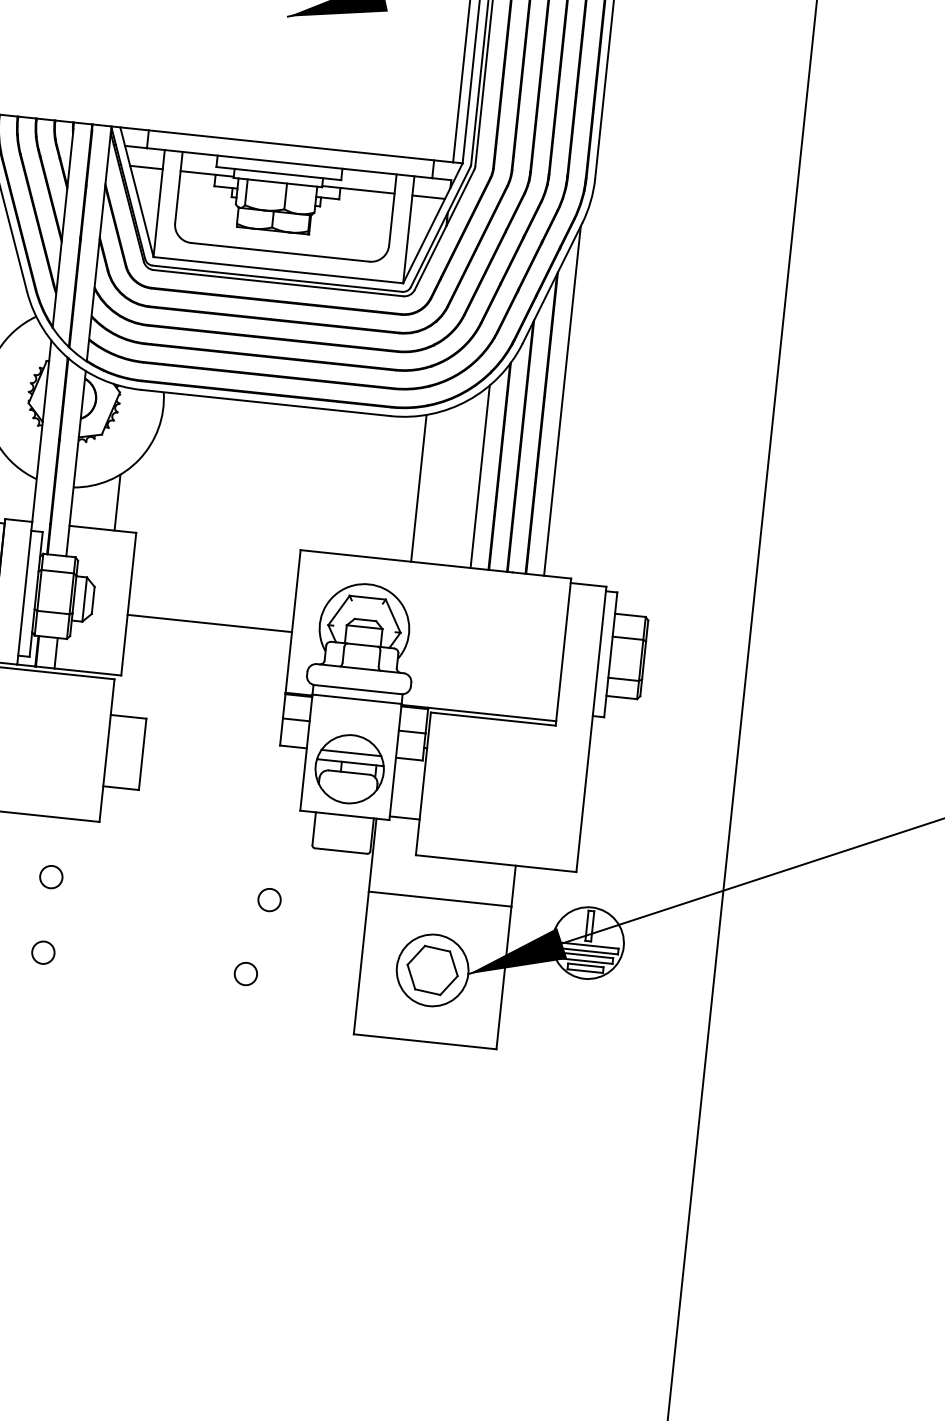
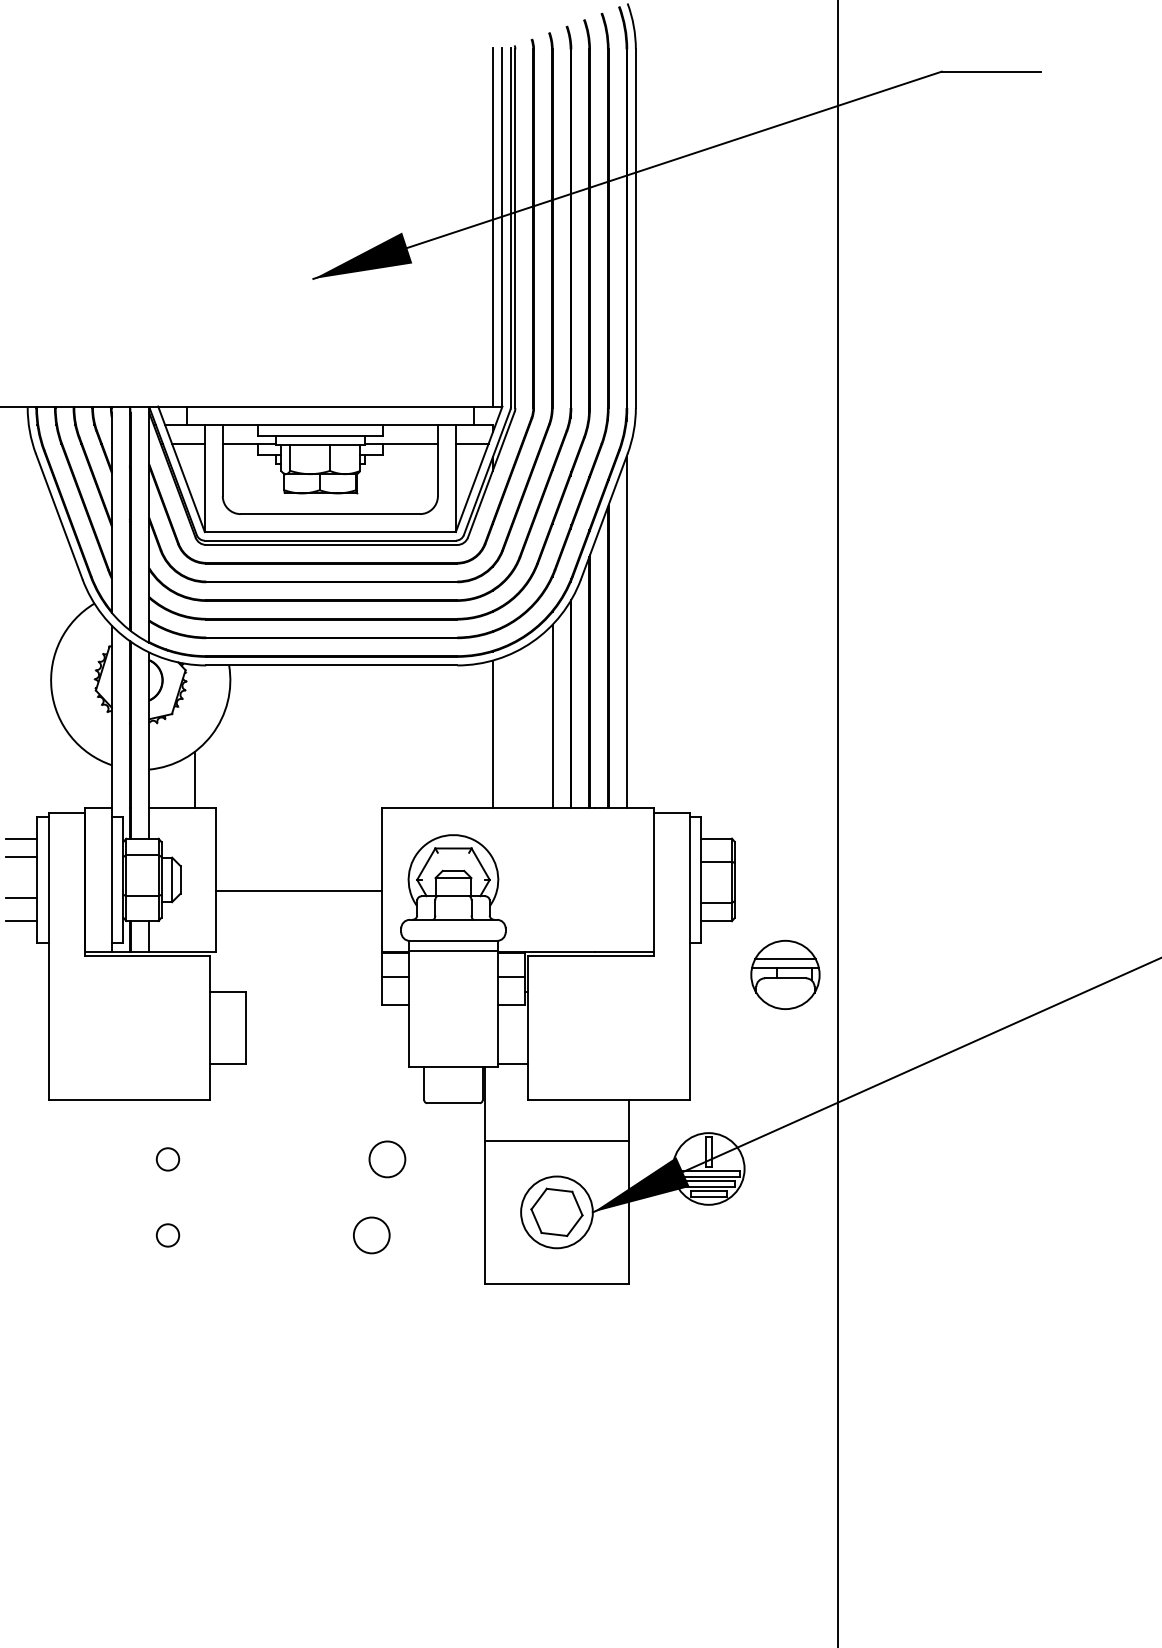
part: (349, 768) -> (785, 974), moved
circle: (269, 900) -> (387, 1159), size x1.6
circle: (245, 974) -> (371, 1235), size x1.6

